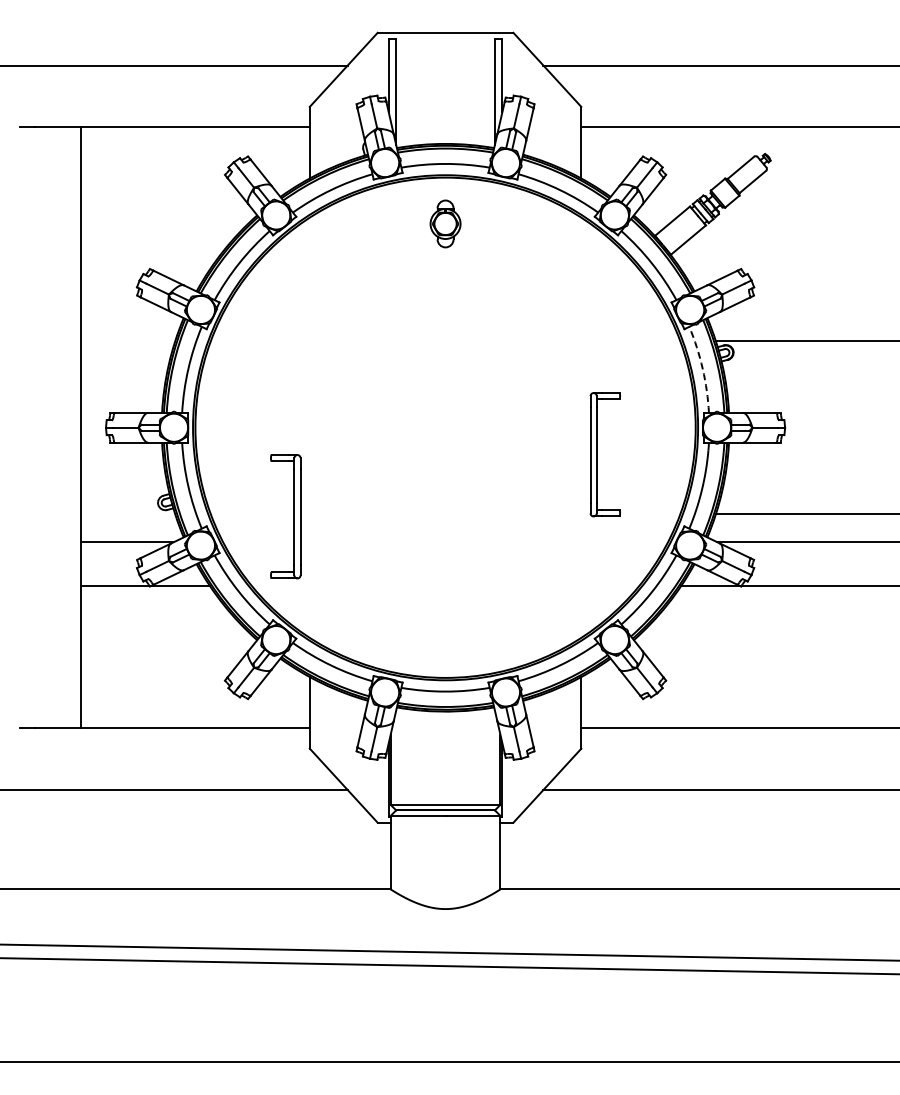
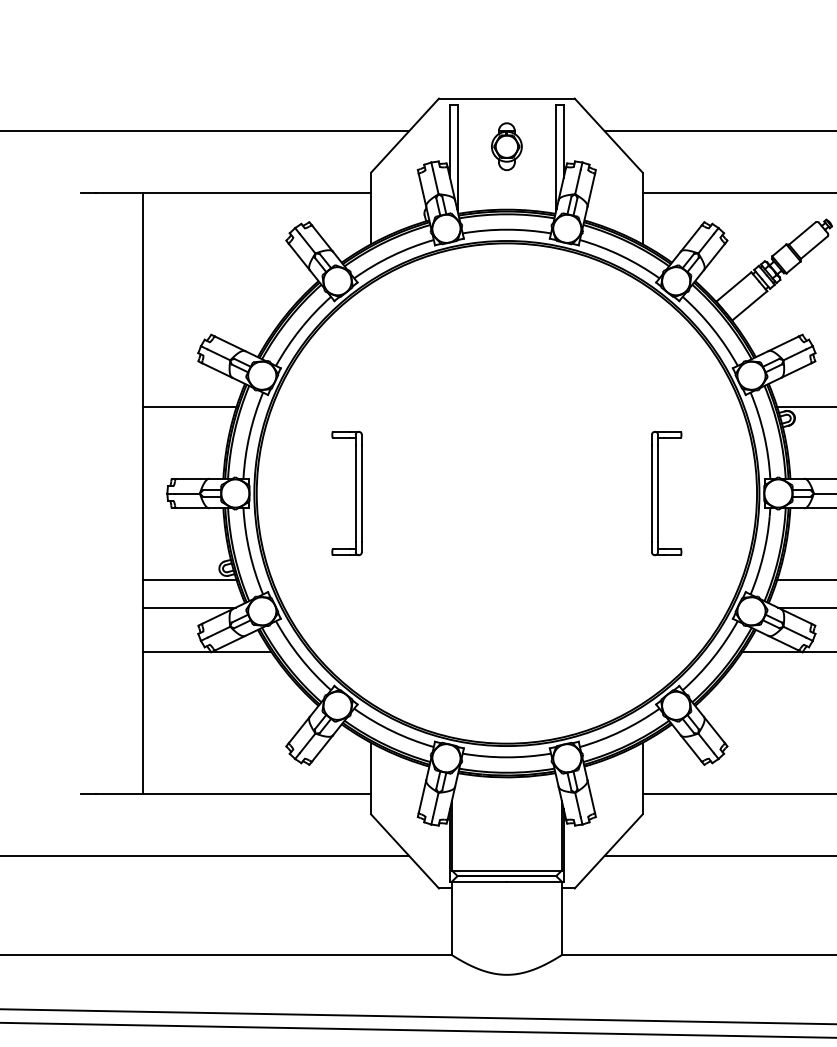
part: (445, 223) -> (506, 146), moved
line: (128, 341) -> (189, 407), added
arc: (702, 369) -> (763, 435), dashed -> solid
part: (597, 454) -> (658, 493), moved
line: (128, 514) -> (189, 580), added
part: (293, 516) -> (354, 493), moved

